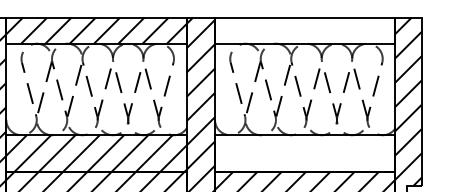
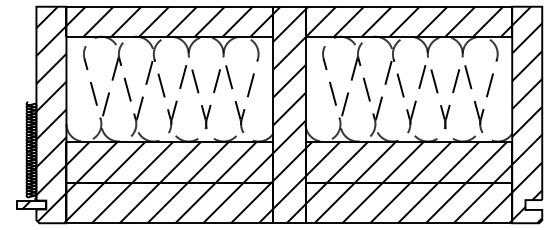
hatch: (304, 30) -> (408, 21), added
hatch: (304, 153) -> (408, 162), added

